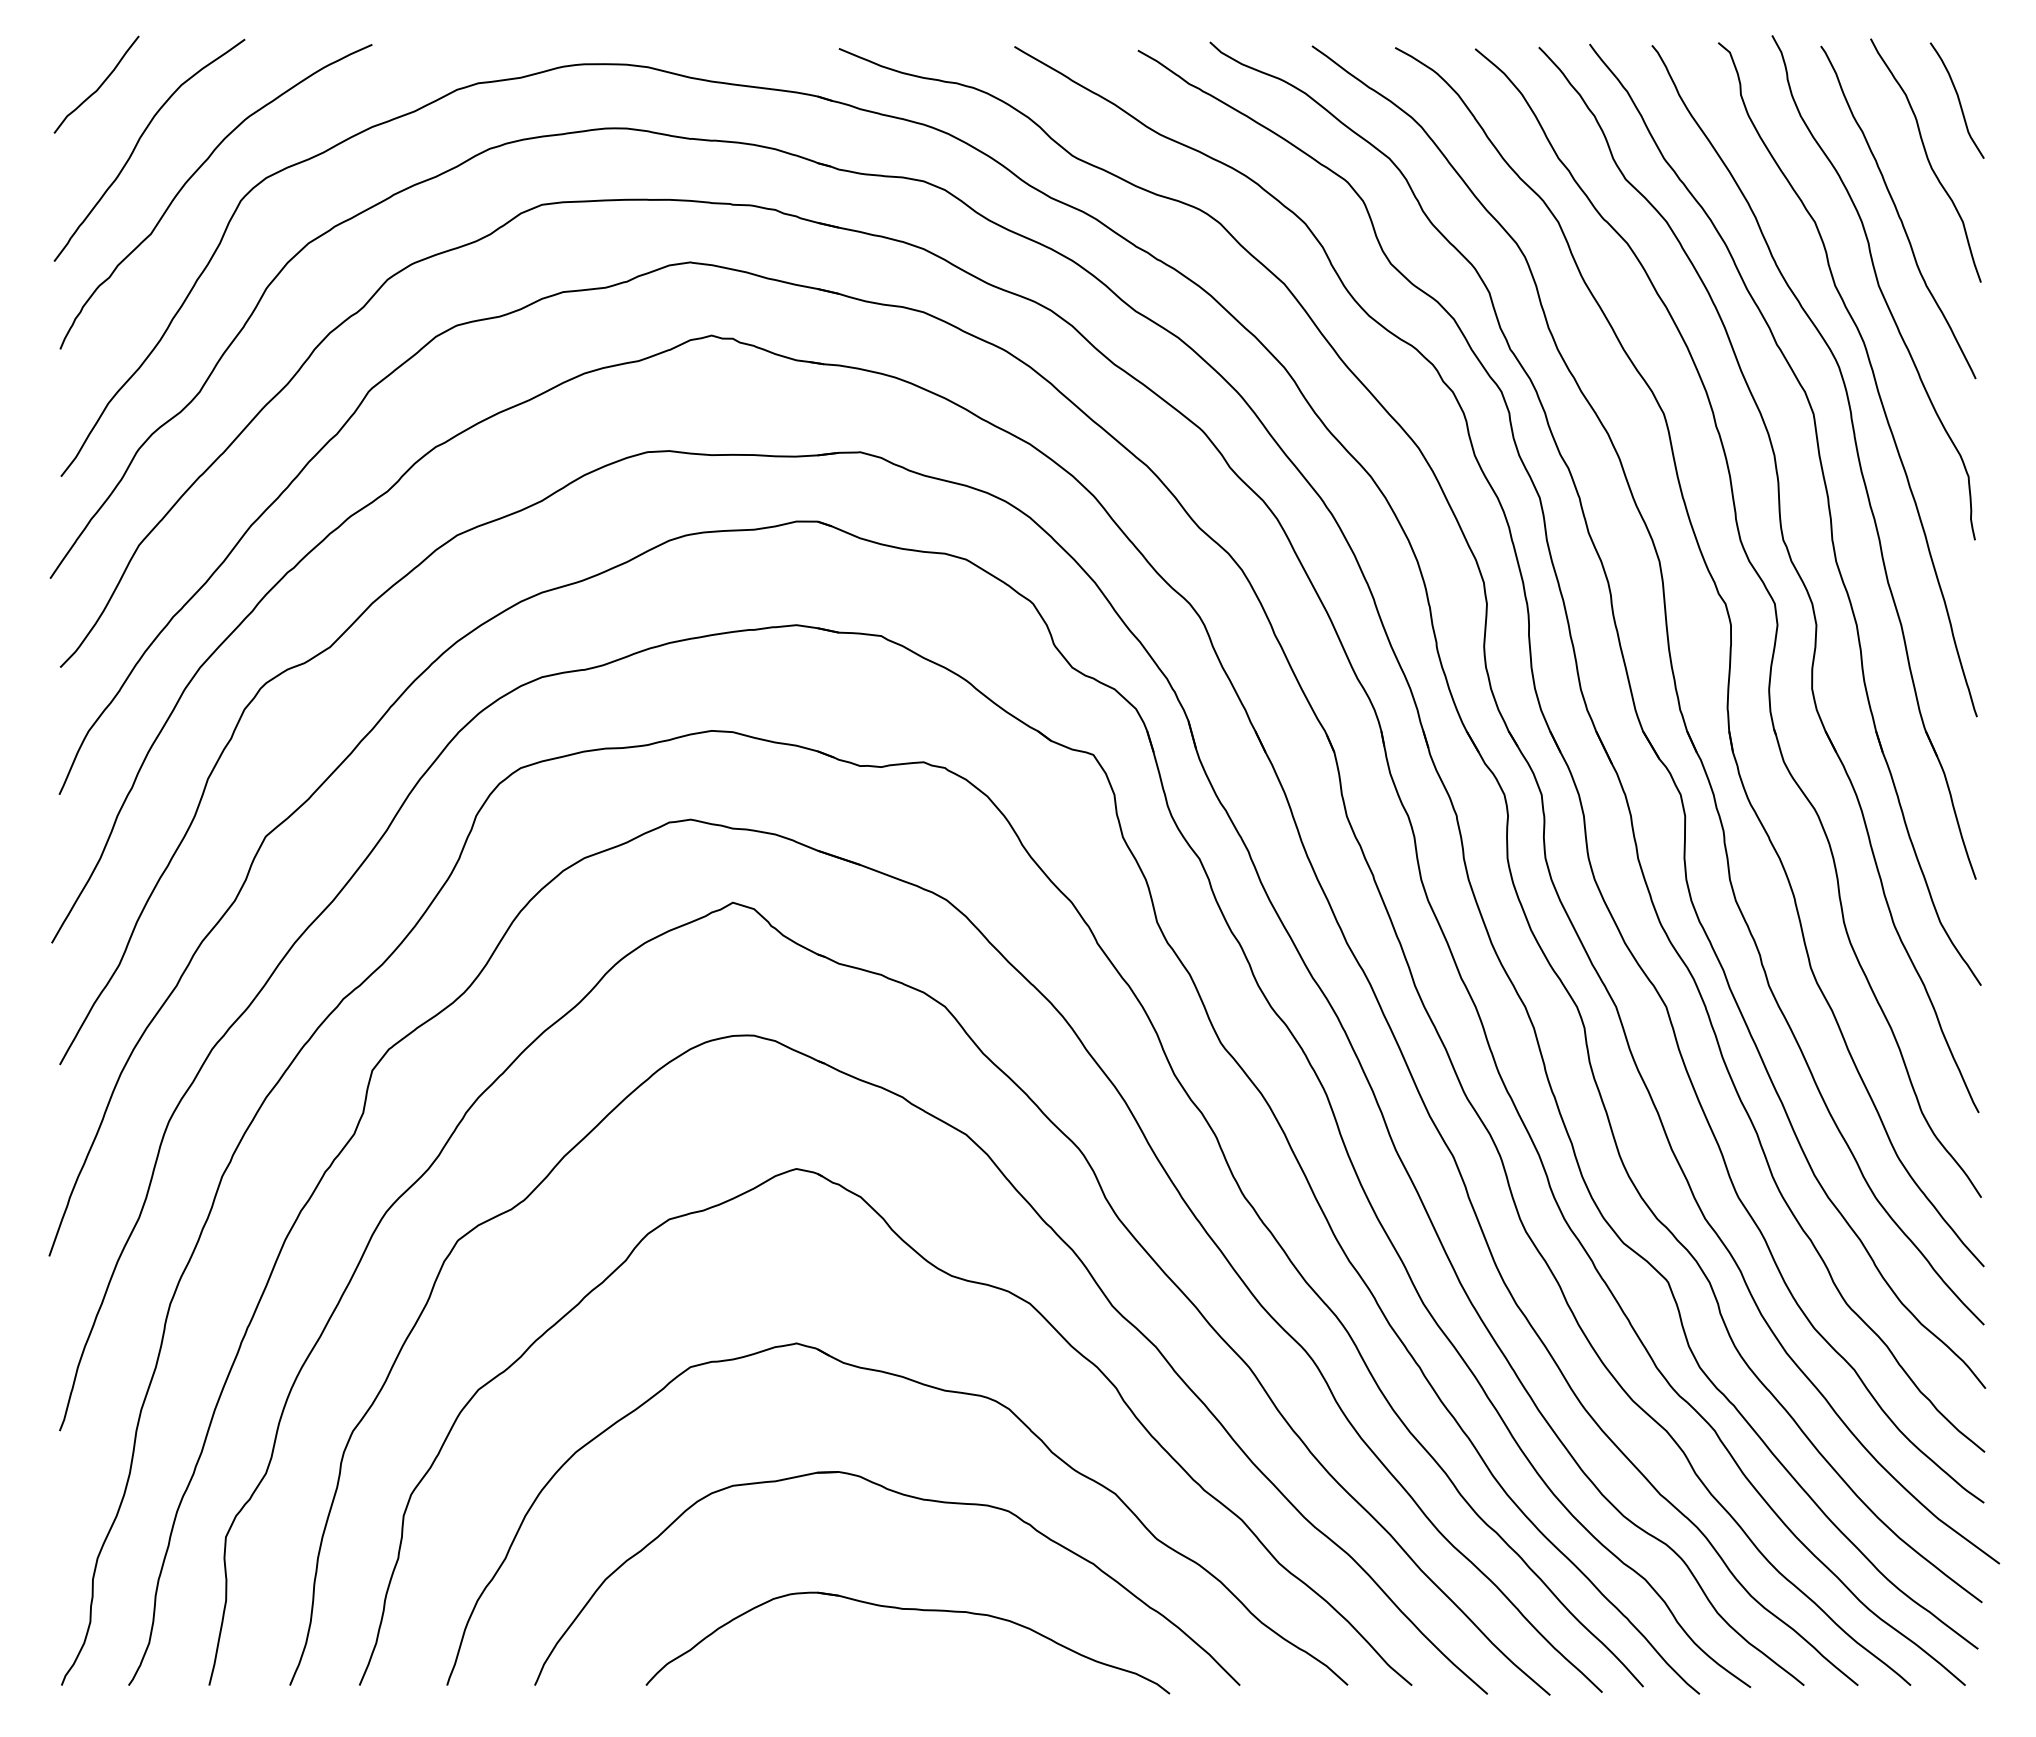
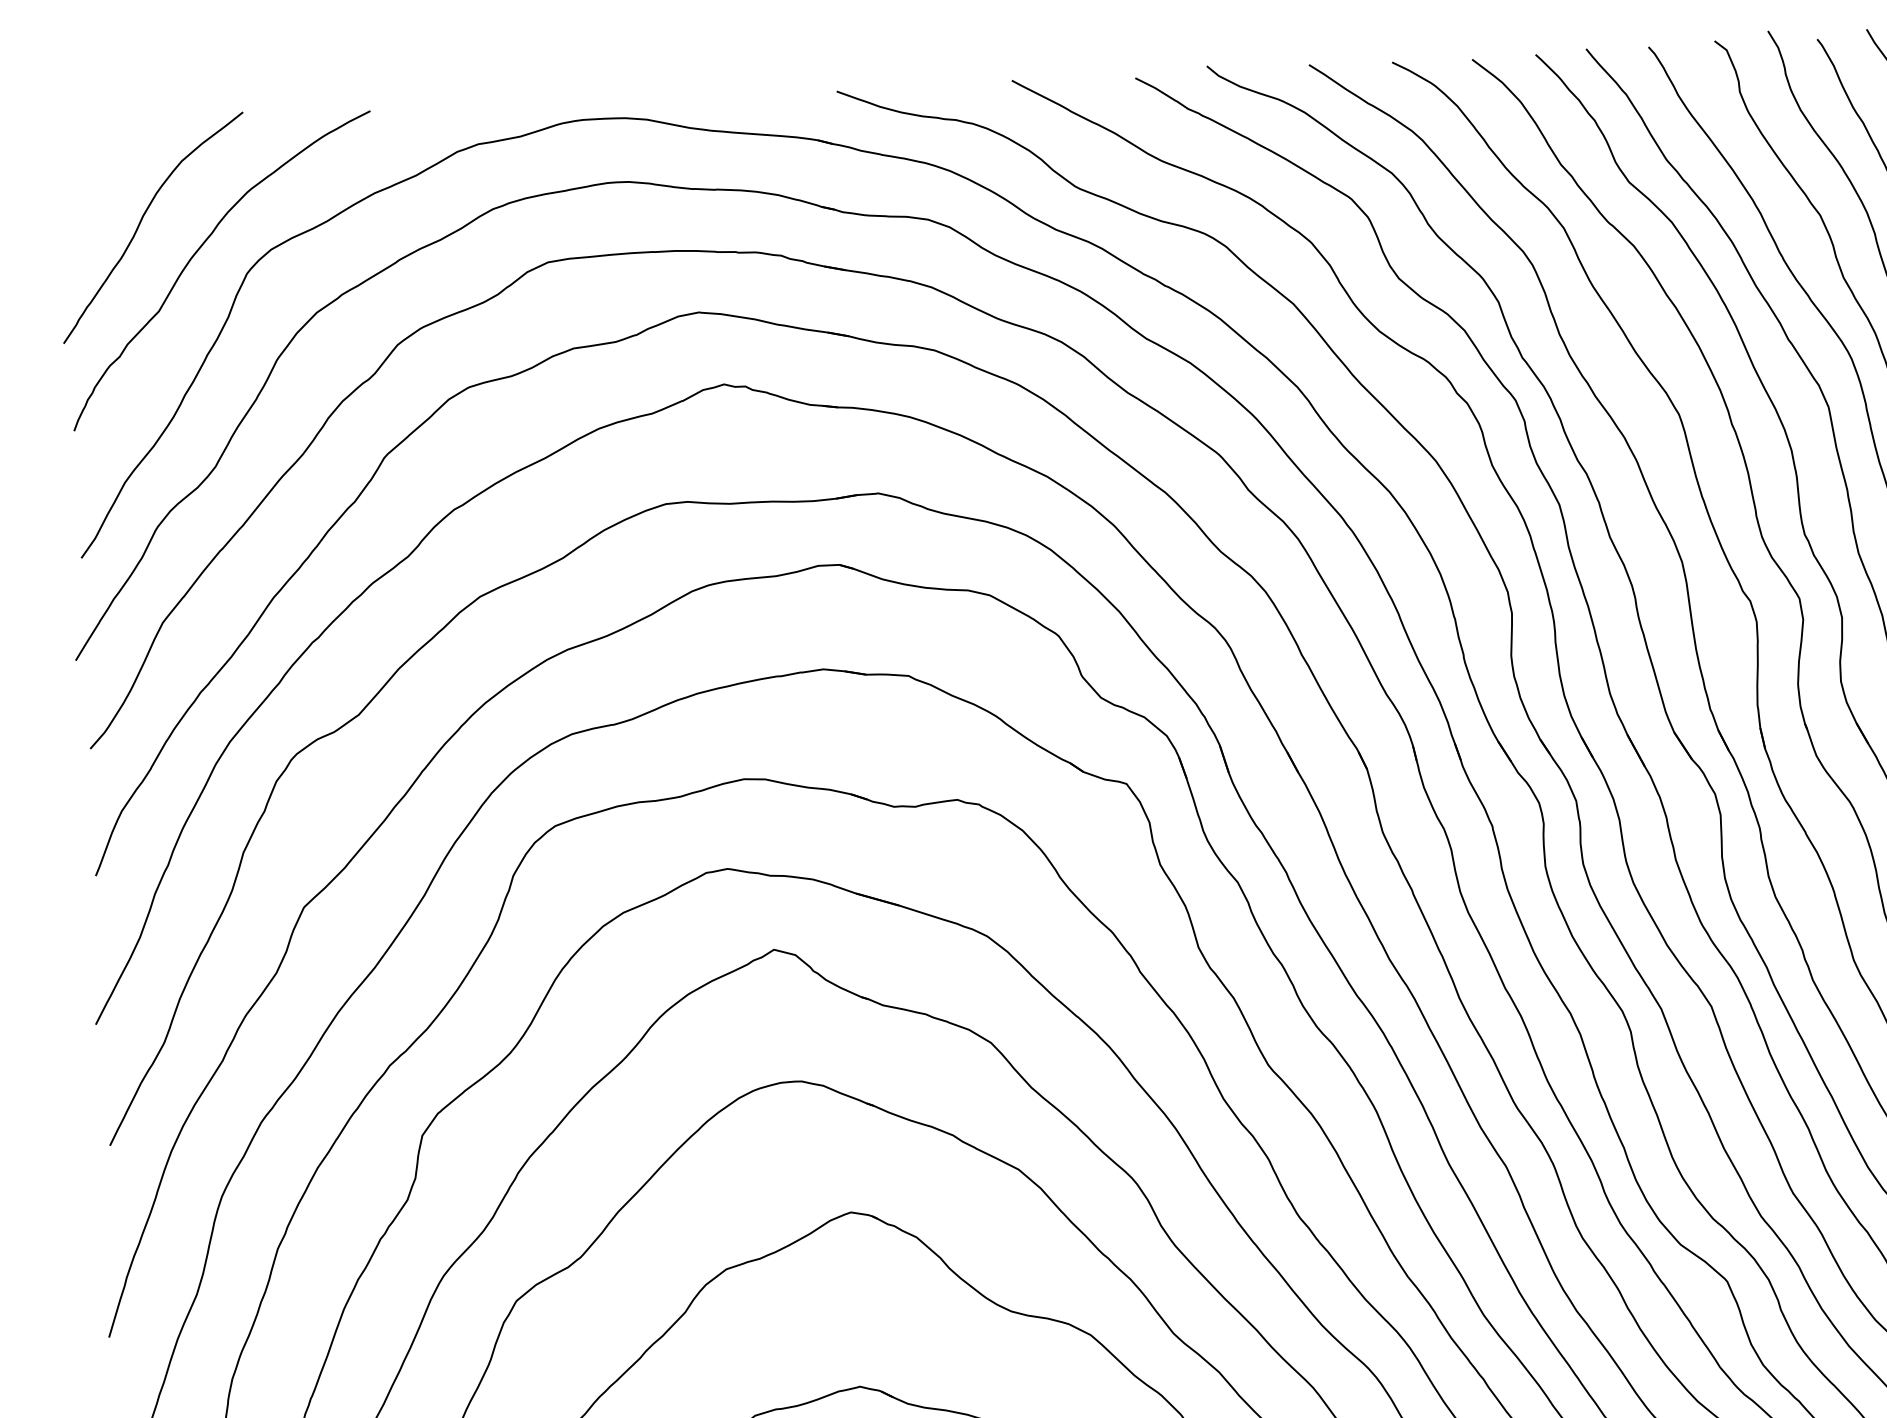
curve: (99, 85) -> (100, 165), removed

